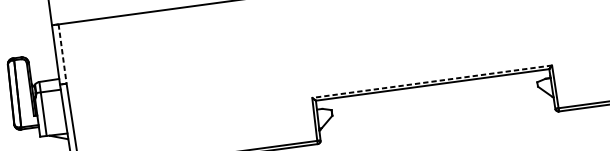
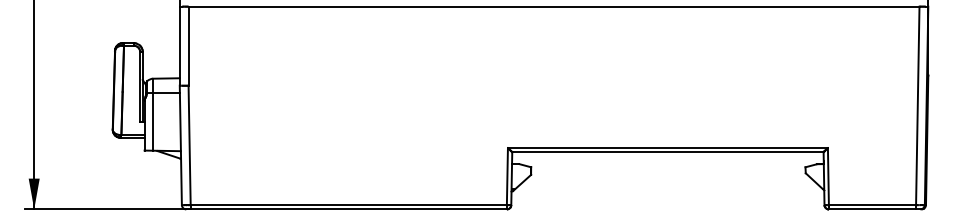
line: (62, 54) -> (188, 46), dashed -> solid
line: (431, 81) -> (667, 147), dashed -> solid

